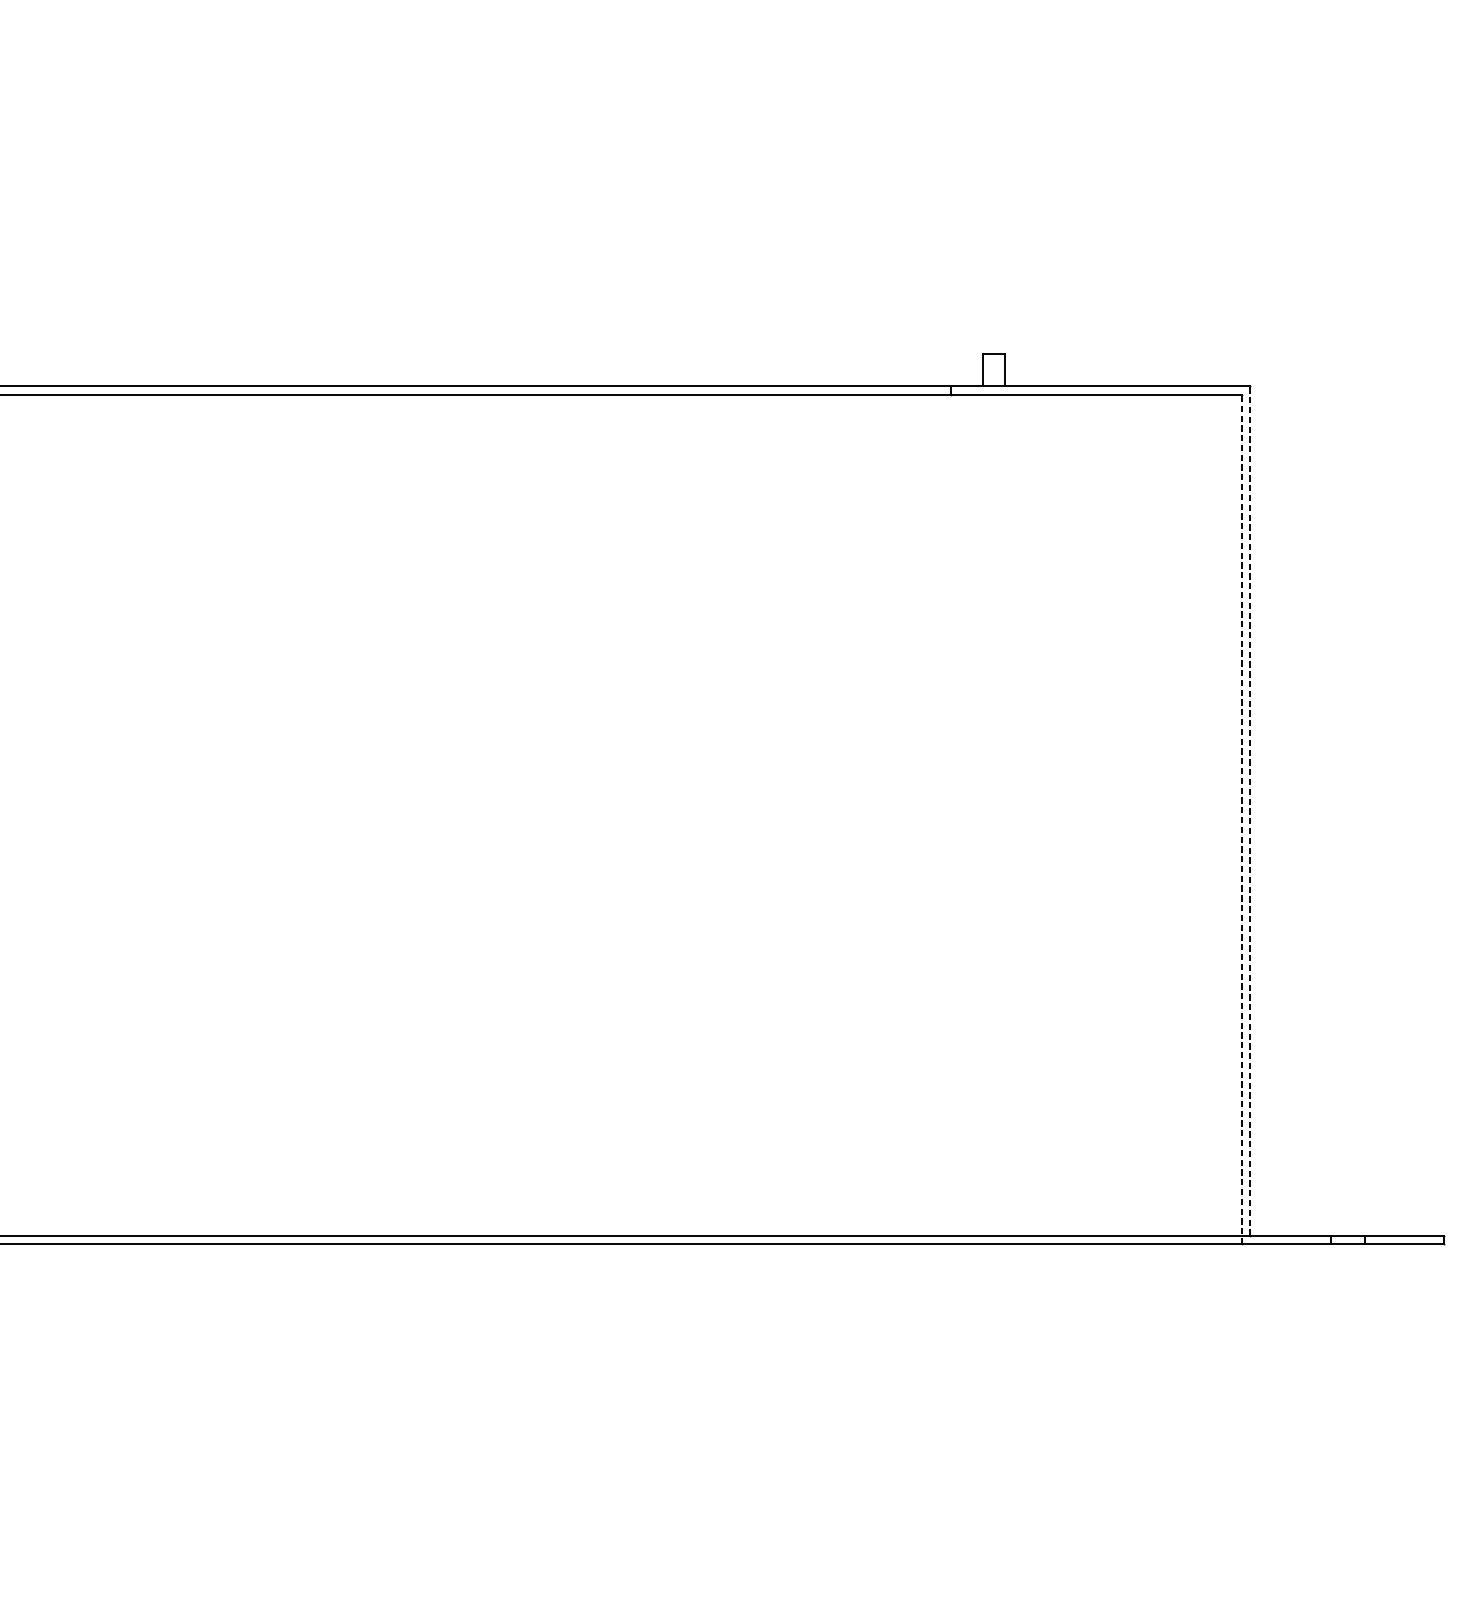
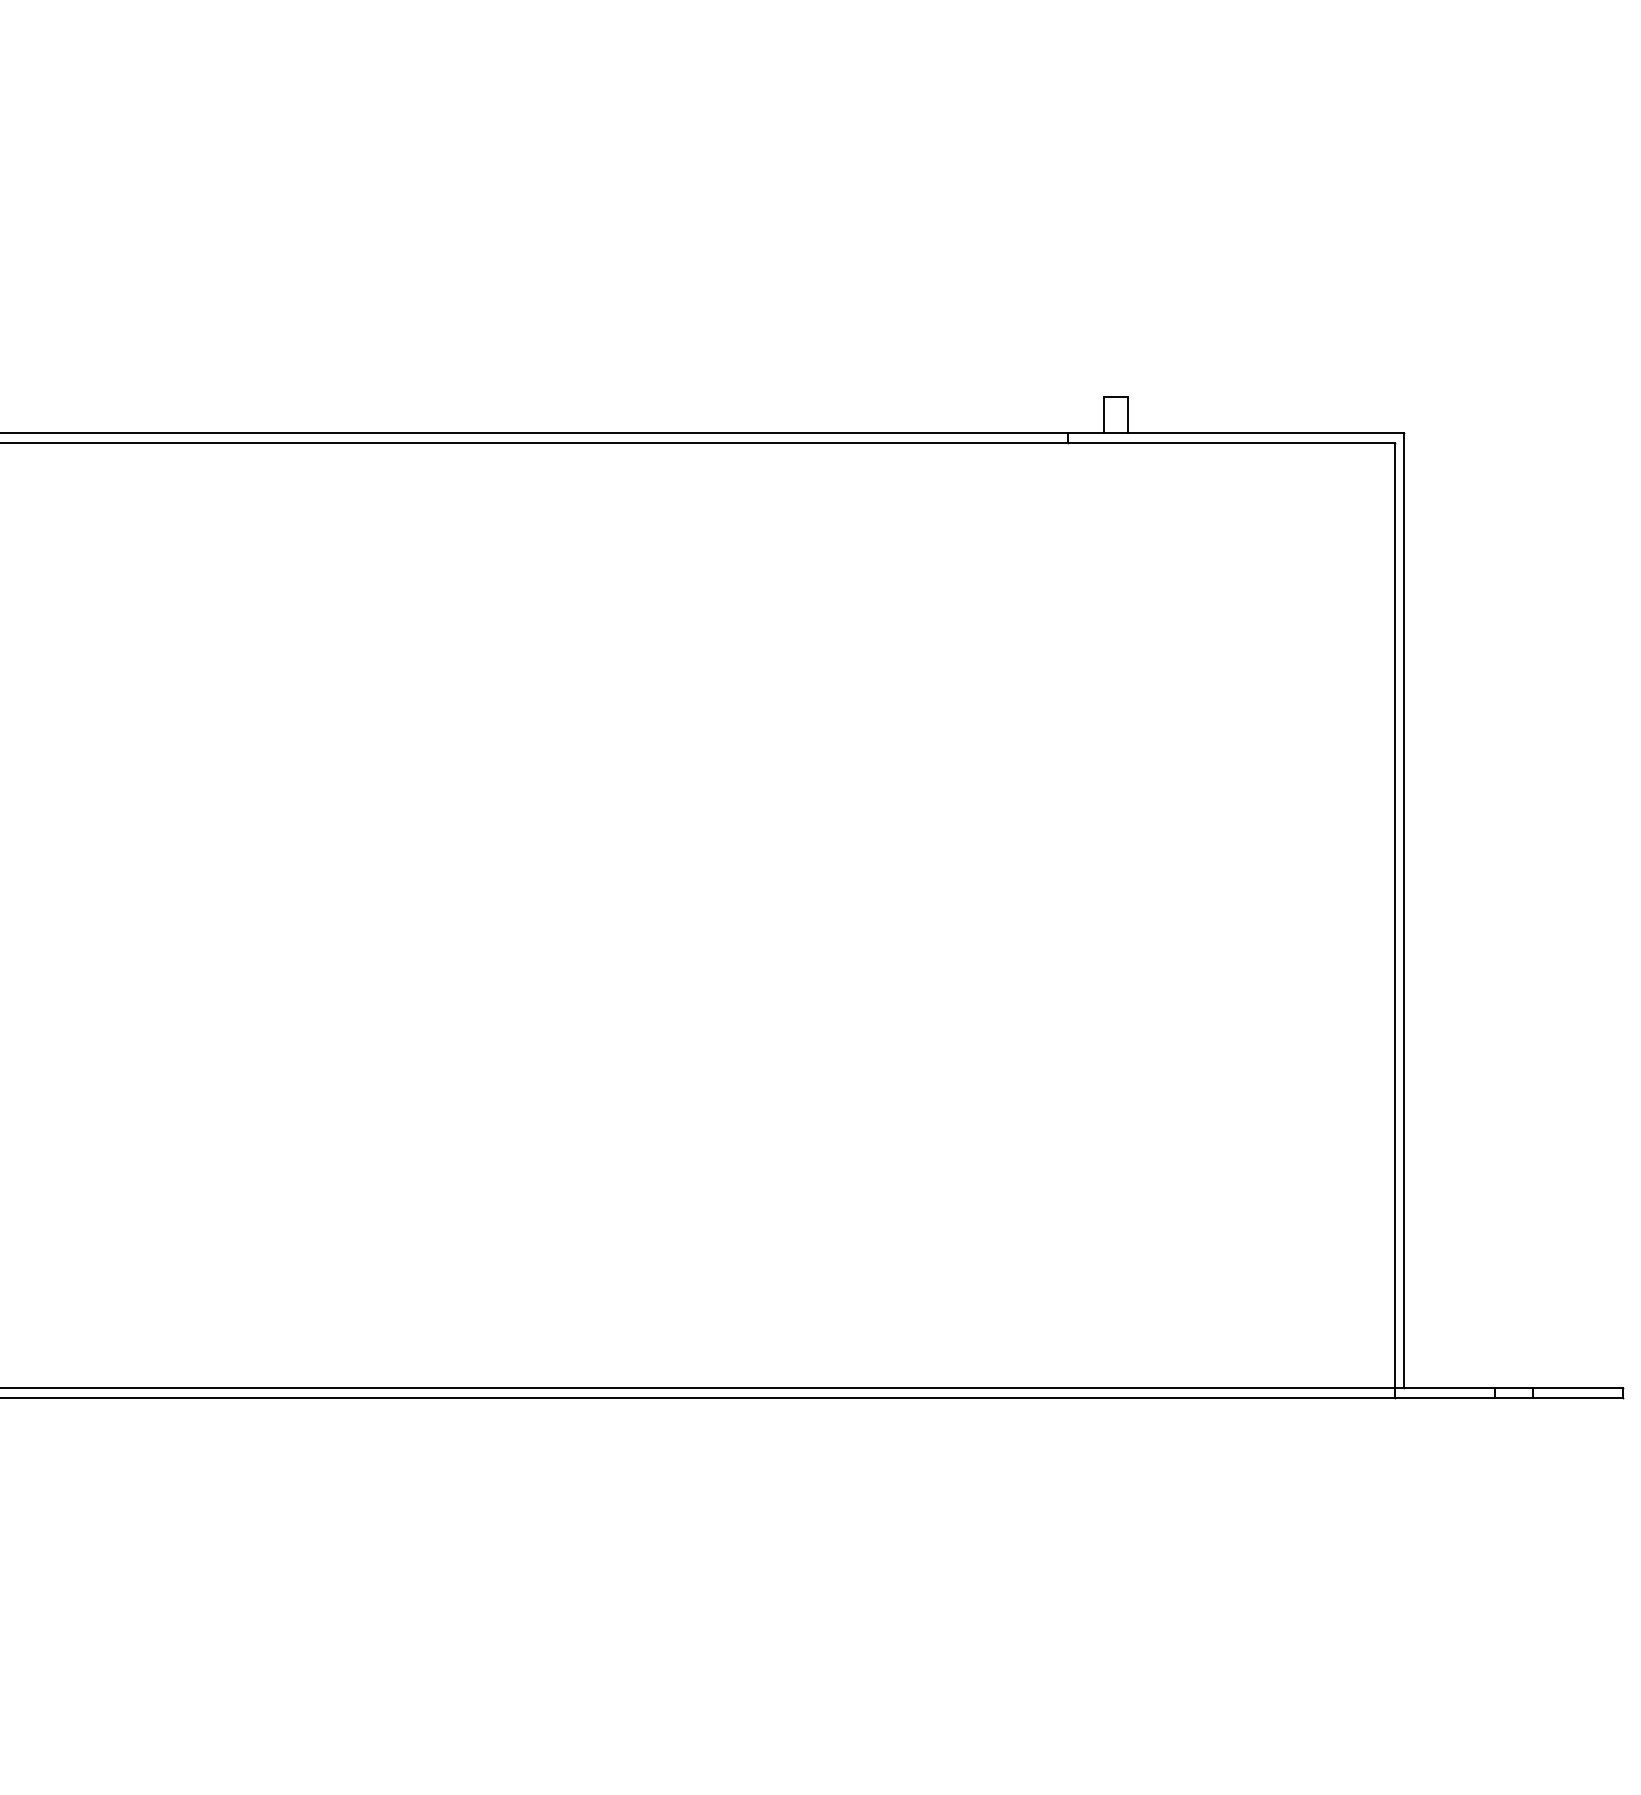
line: (1250, 810) -> (1404, 910), dashed -> solid
line: (1241, 818) -> (1394, 919), dashed -> solid

